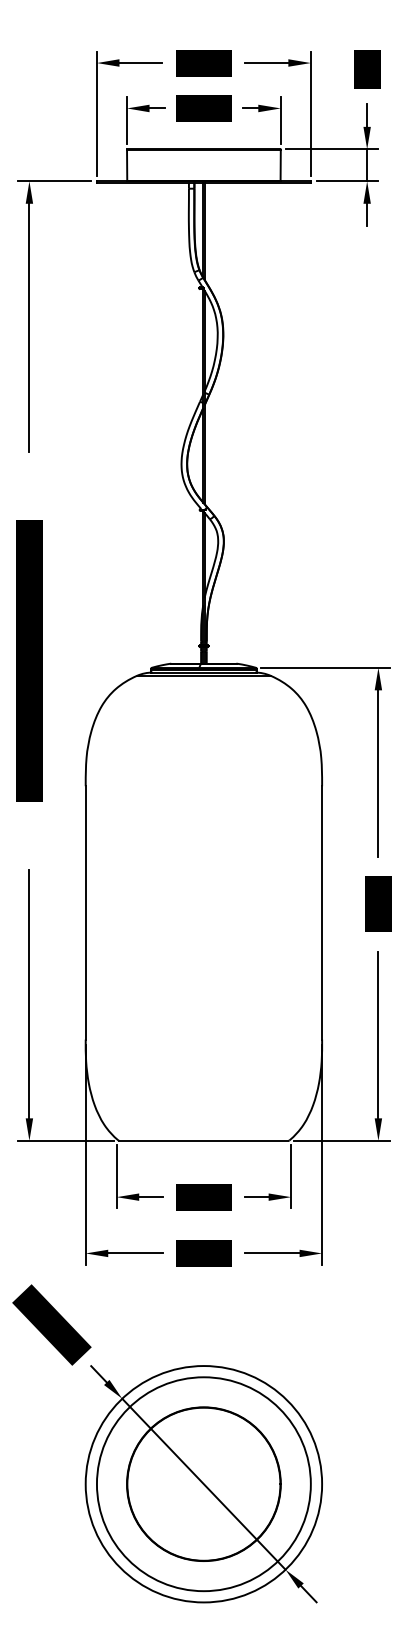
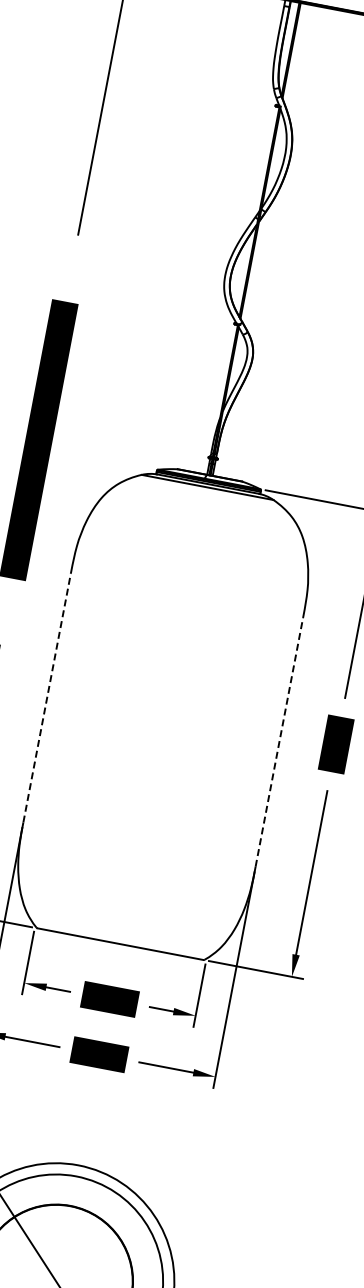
line: (85, 912) -> (46, 697), solid -> dashed
line: (322, 912) -> (279, 742), solid -> dashed

